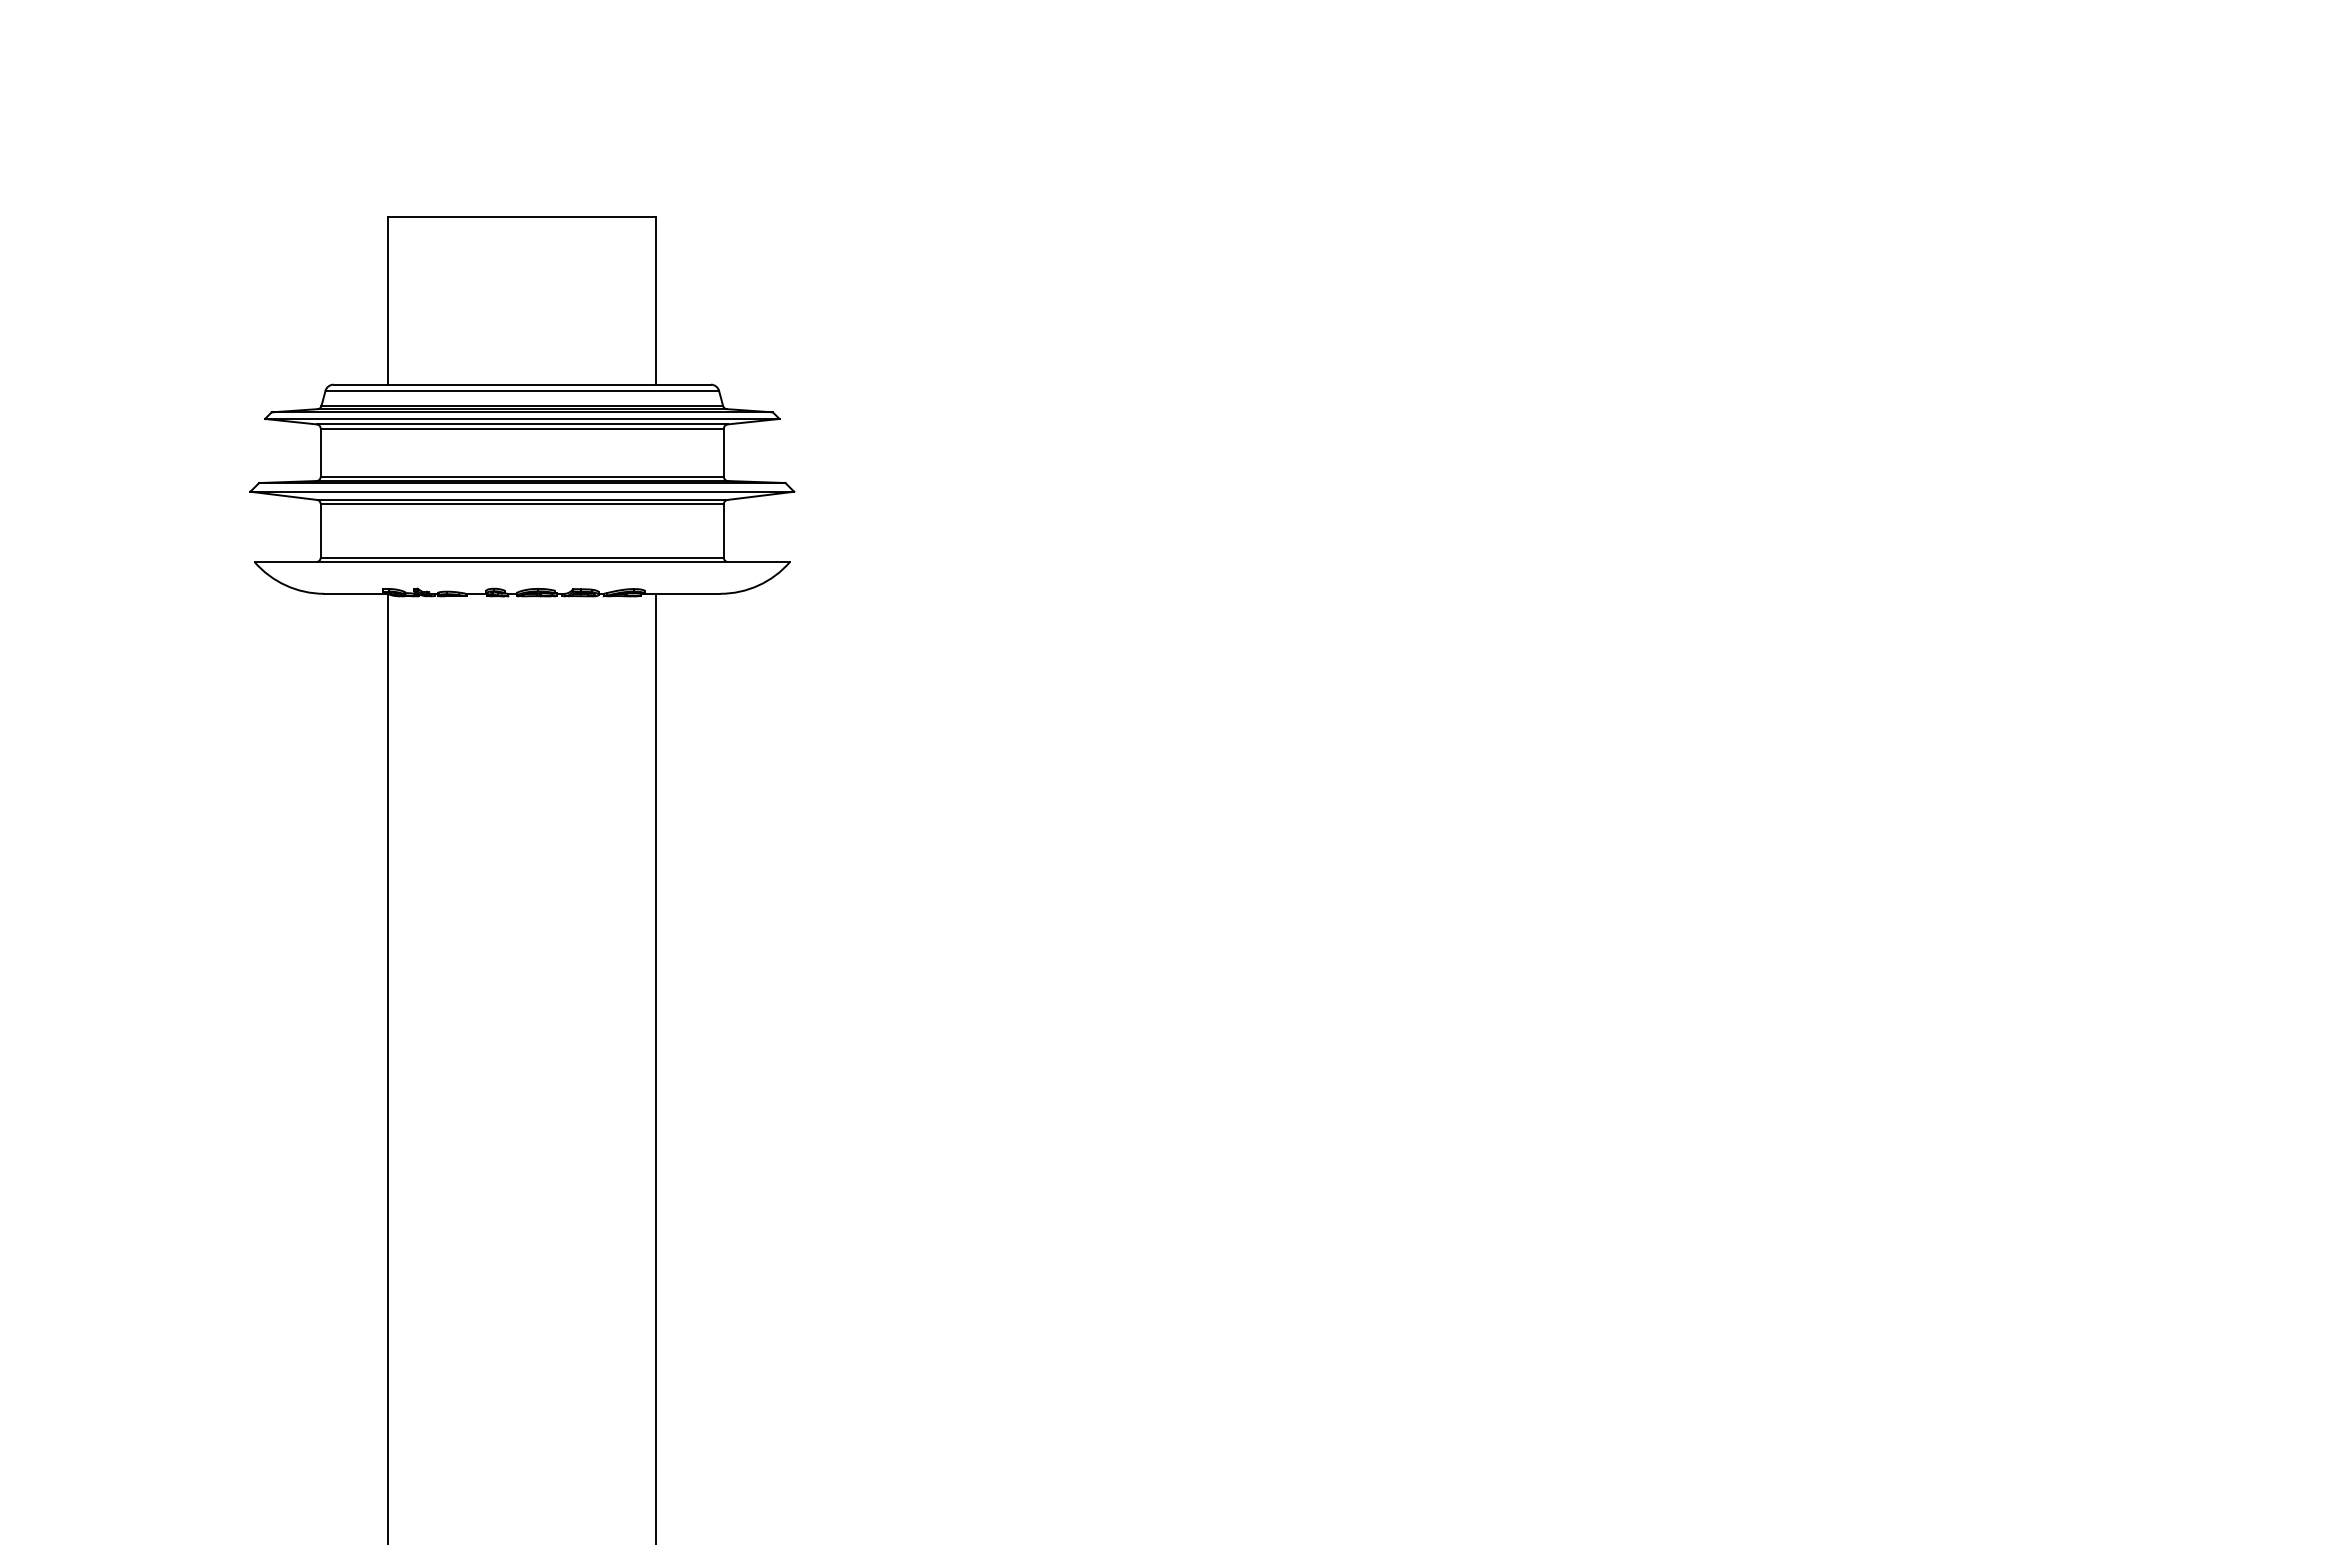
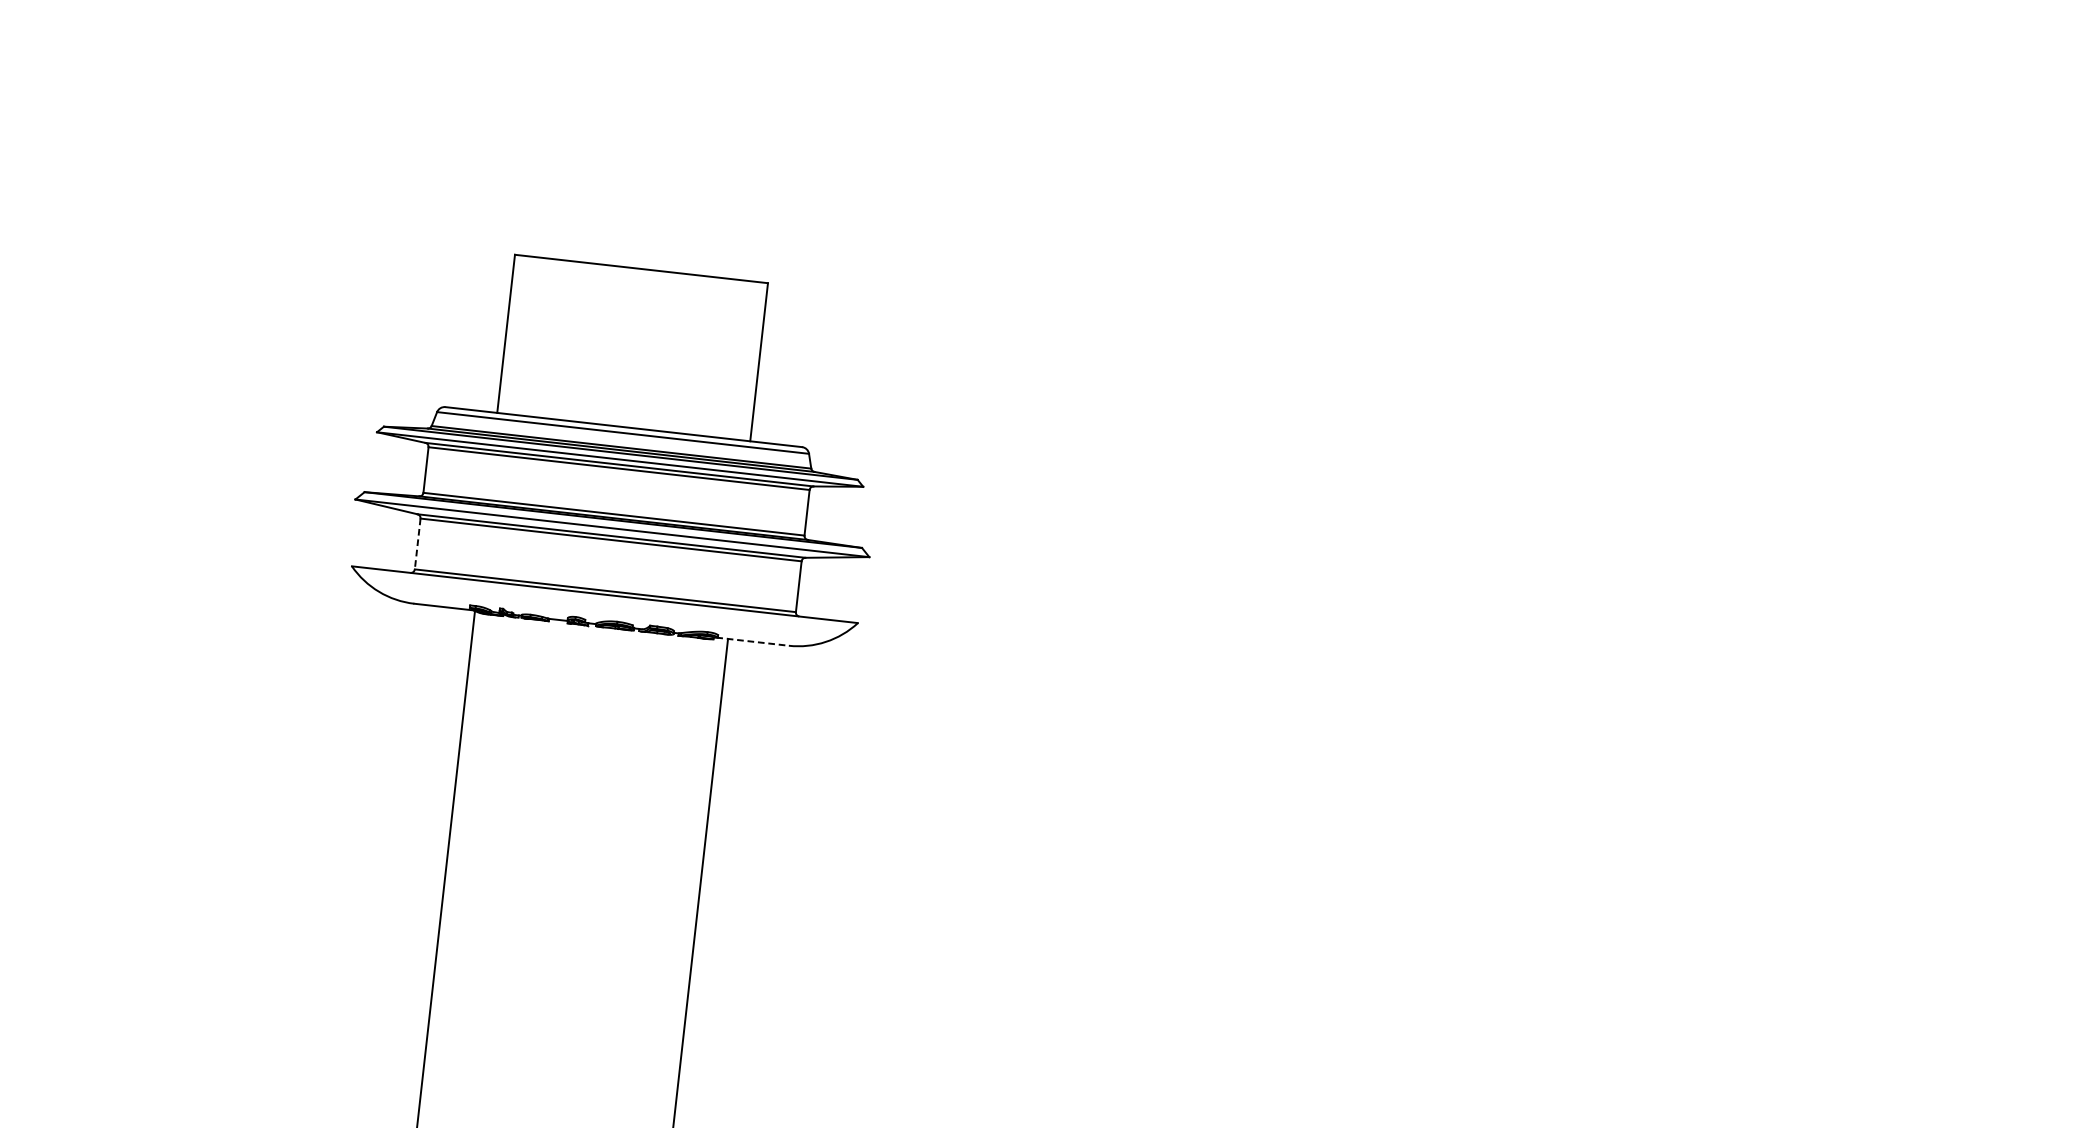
line: (320, 530) -> (417, 543), solid -> dashed
line: (682, 593) -> (753, 641), solid -> dashed

